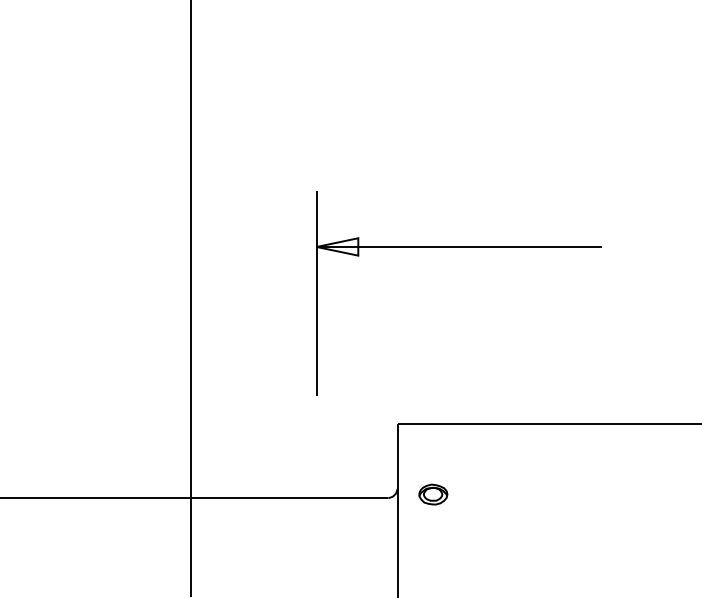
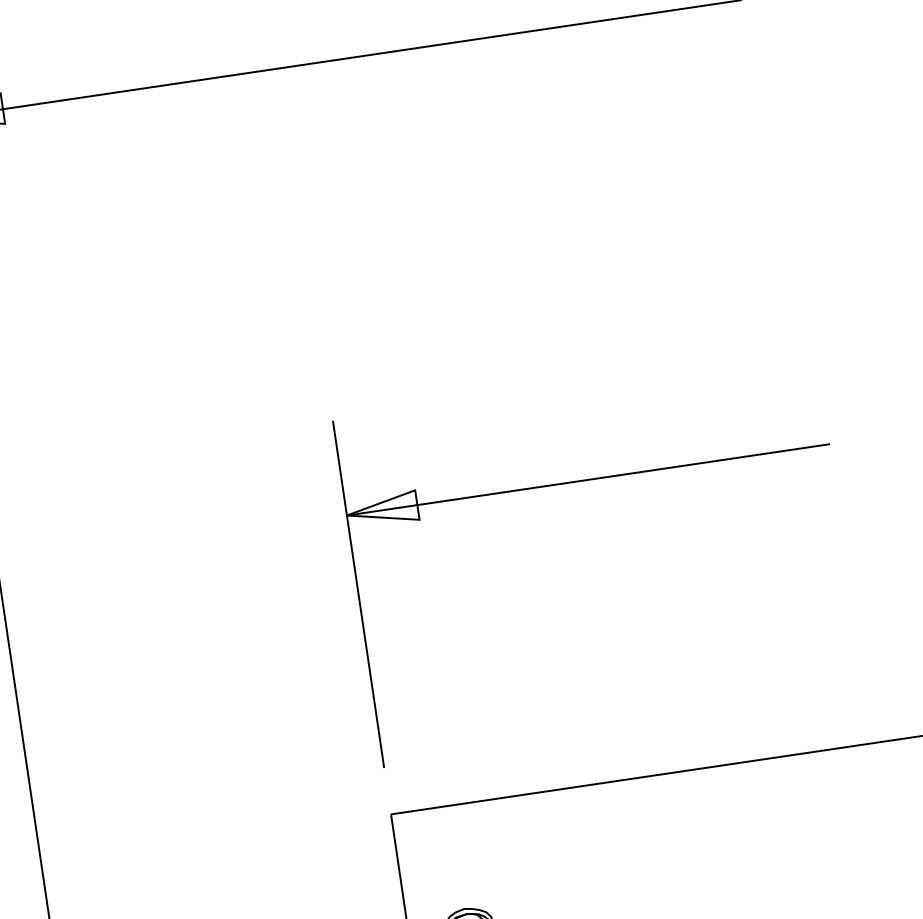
part: (458, 247) -> (587, 480), moved

